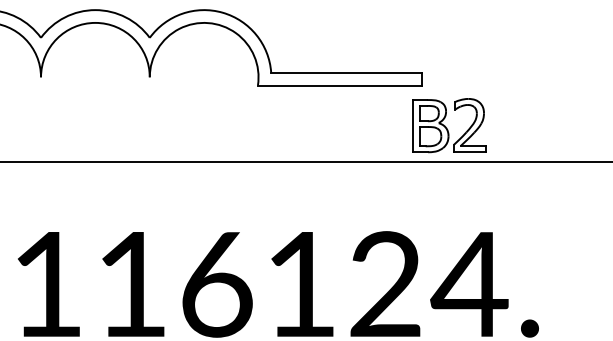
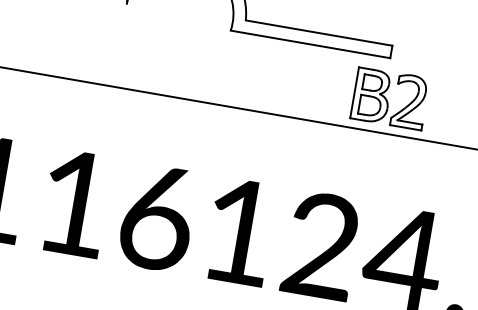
part: (449, 125) -> (390, 98), moved

